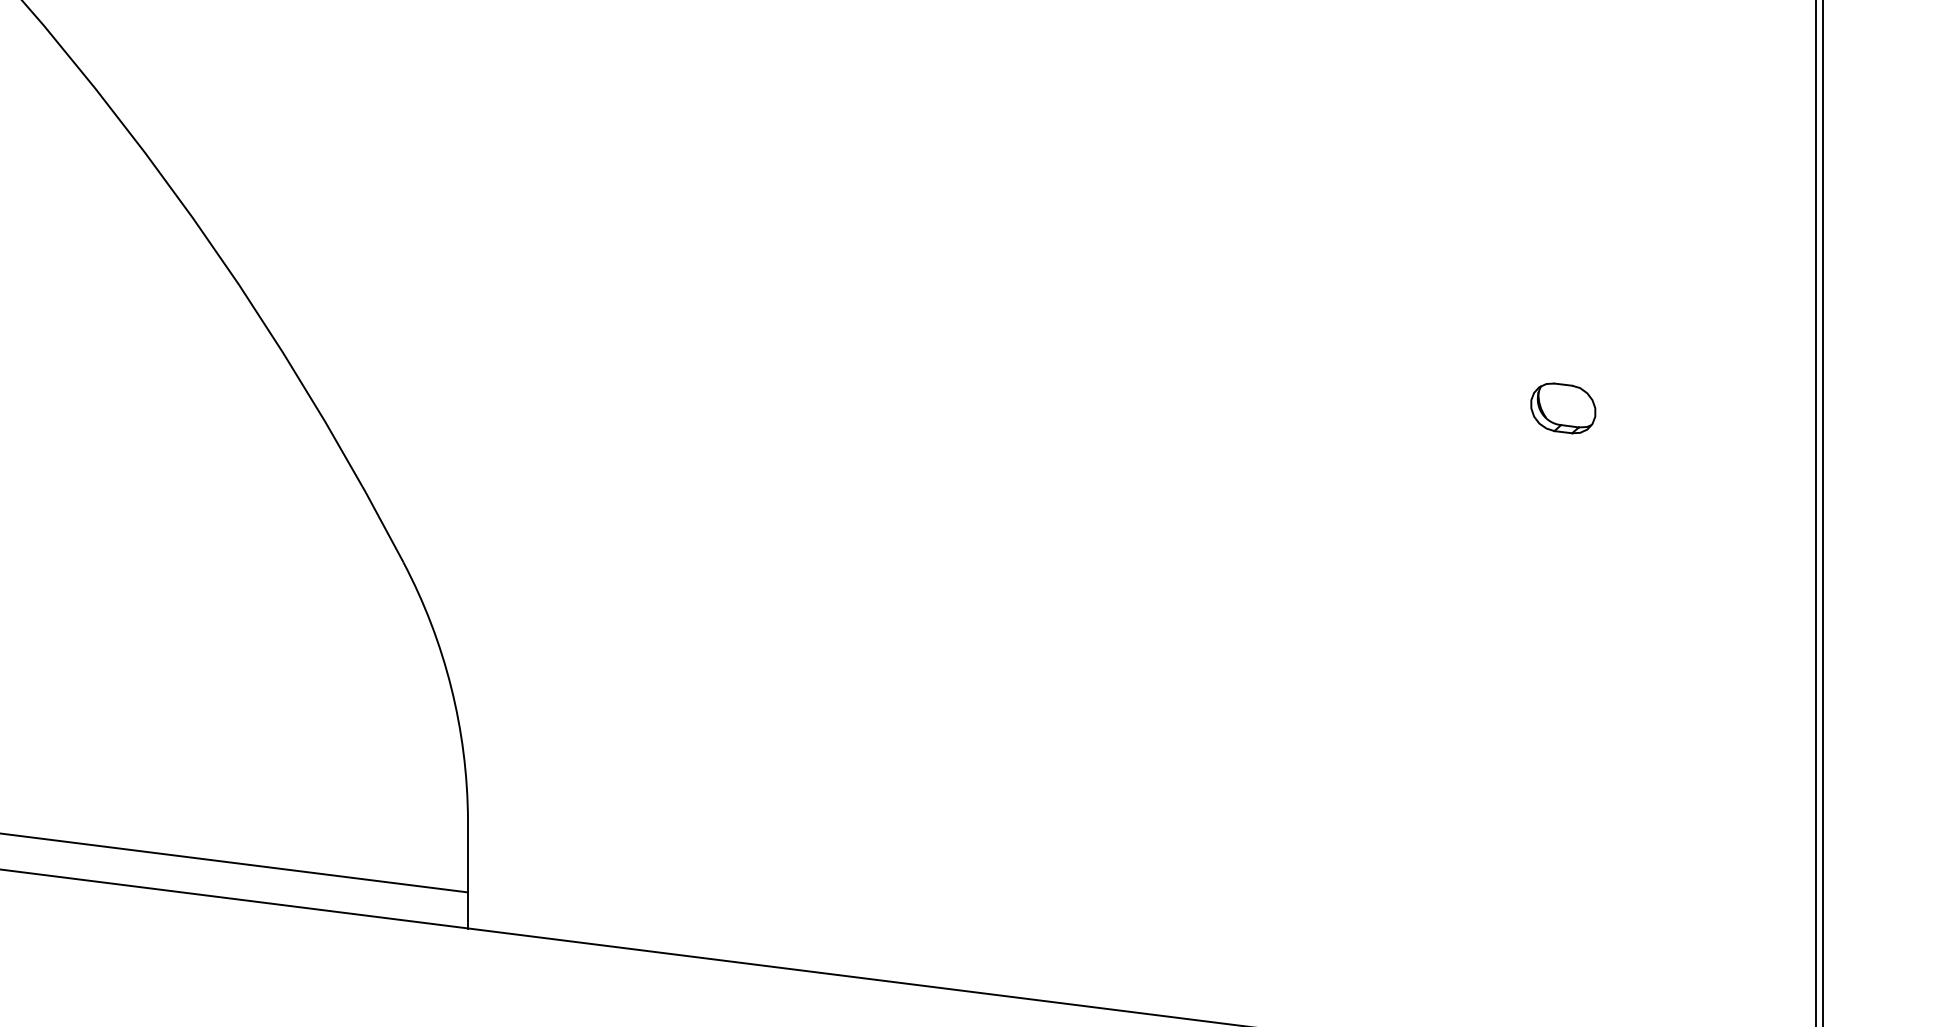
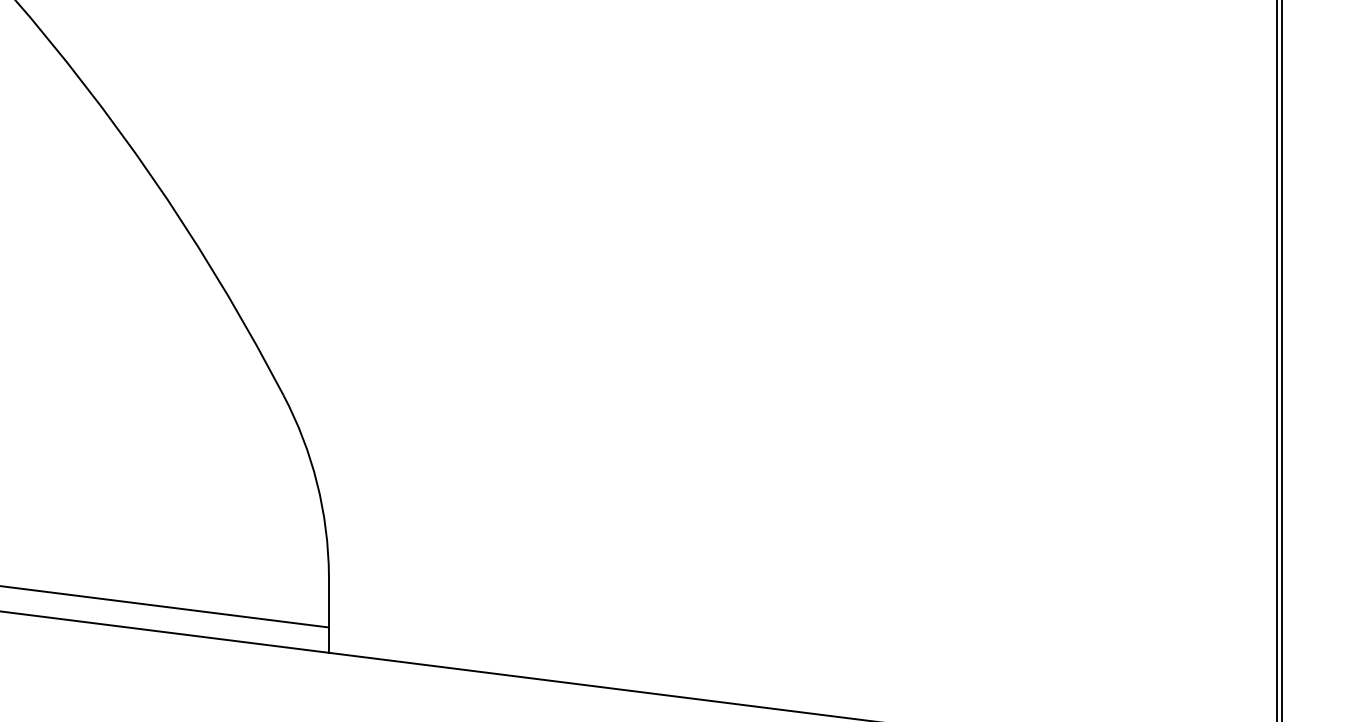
part: (1563, 408) -> (1099, 287), removed

